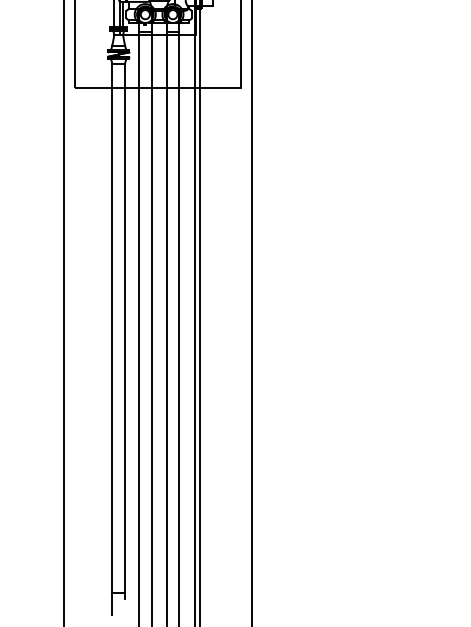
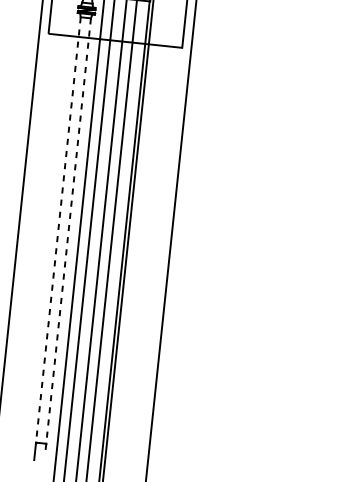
line: (112, 328) -> (58, 230), solid -> dashed
line: (125, 328) -> (68, 231), solid -> dashed

